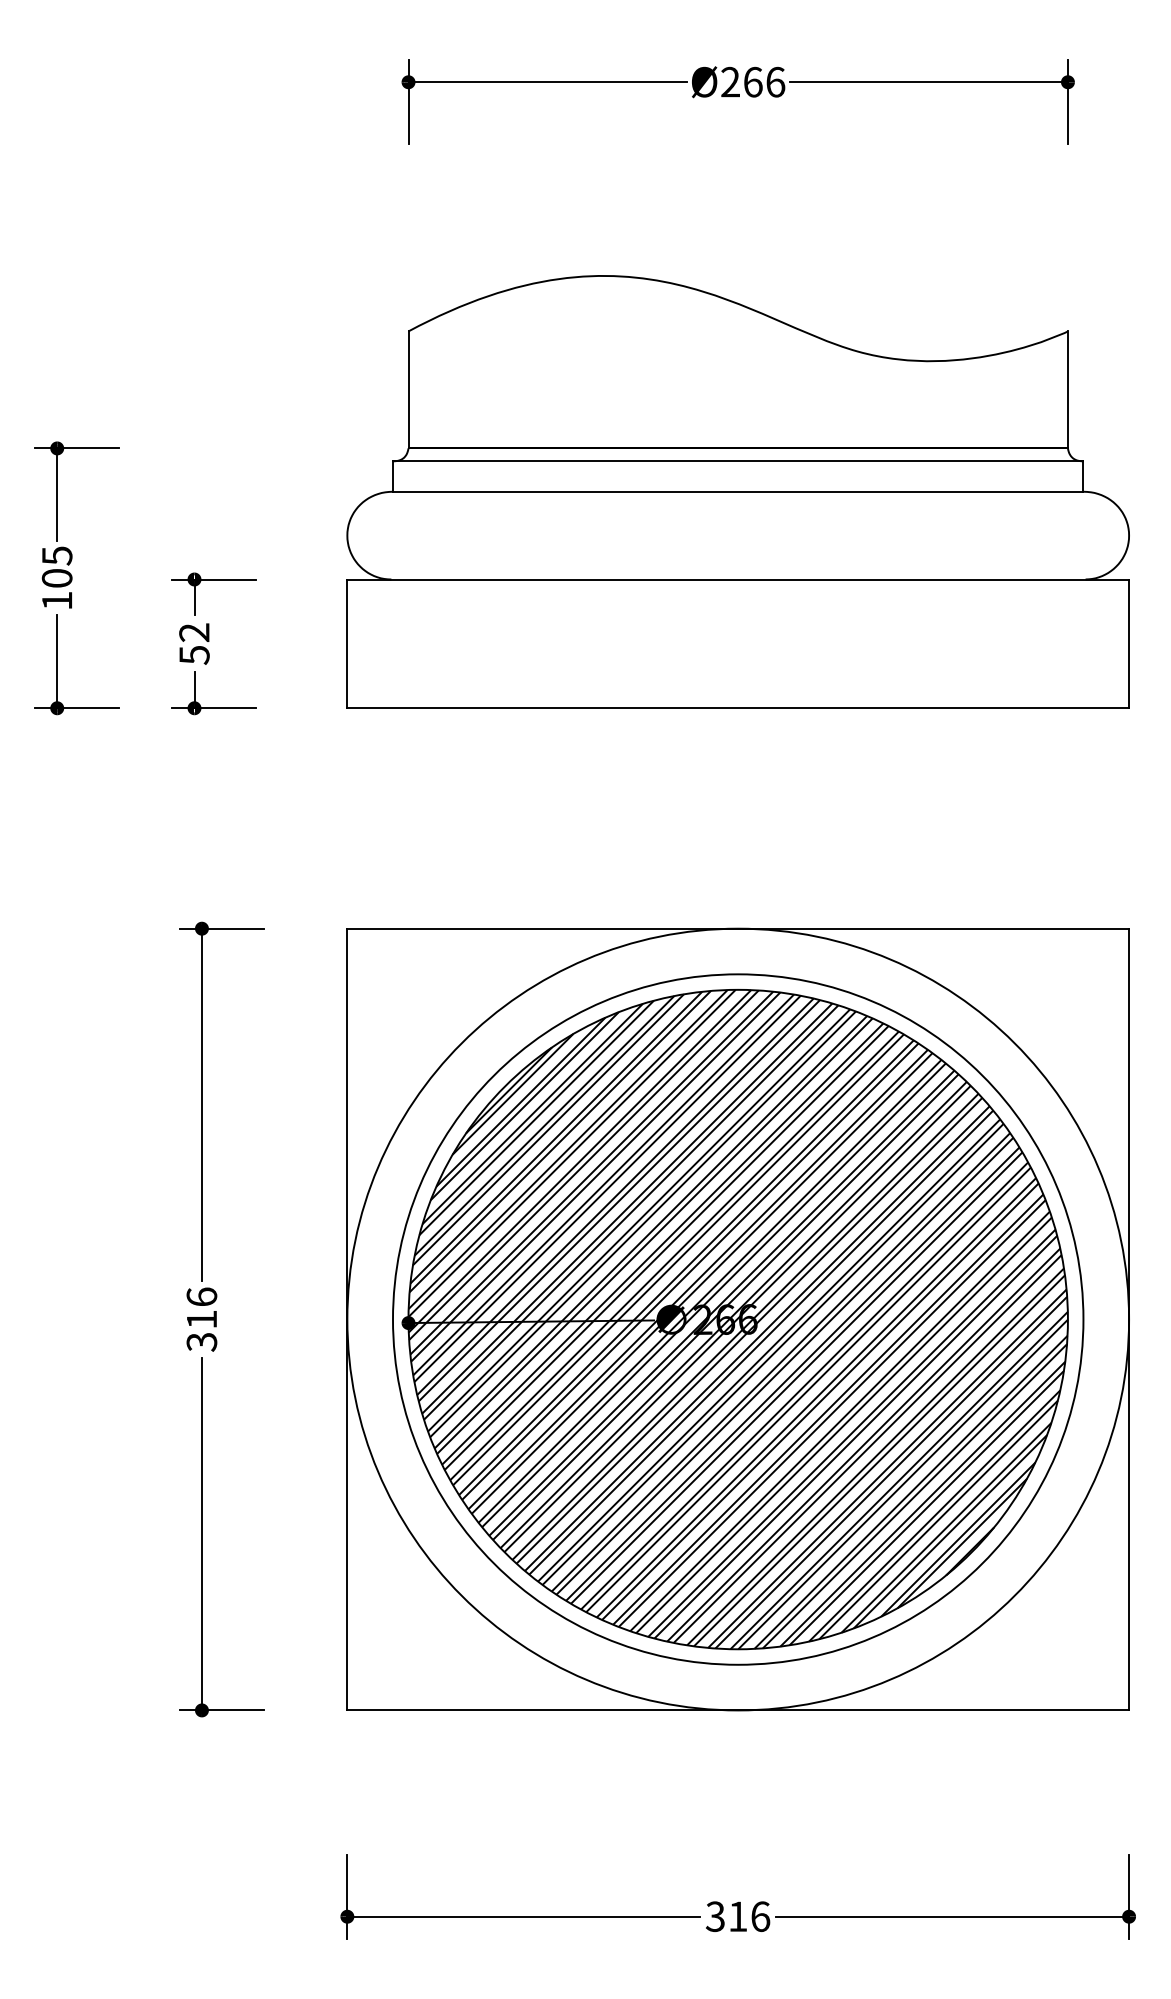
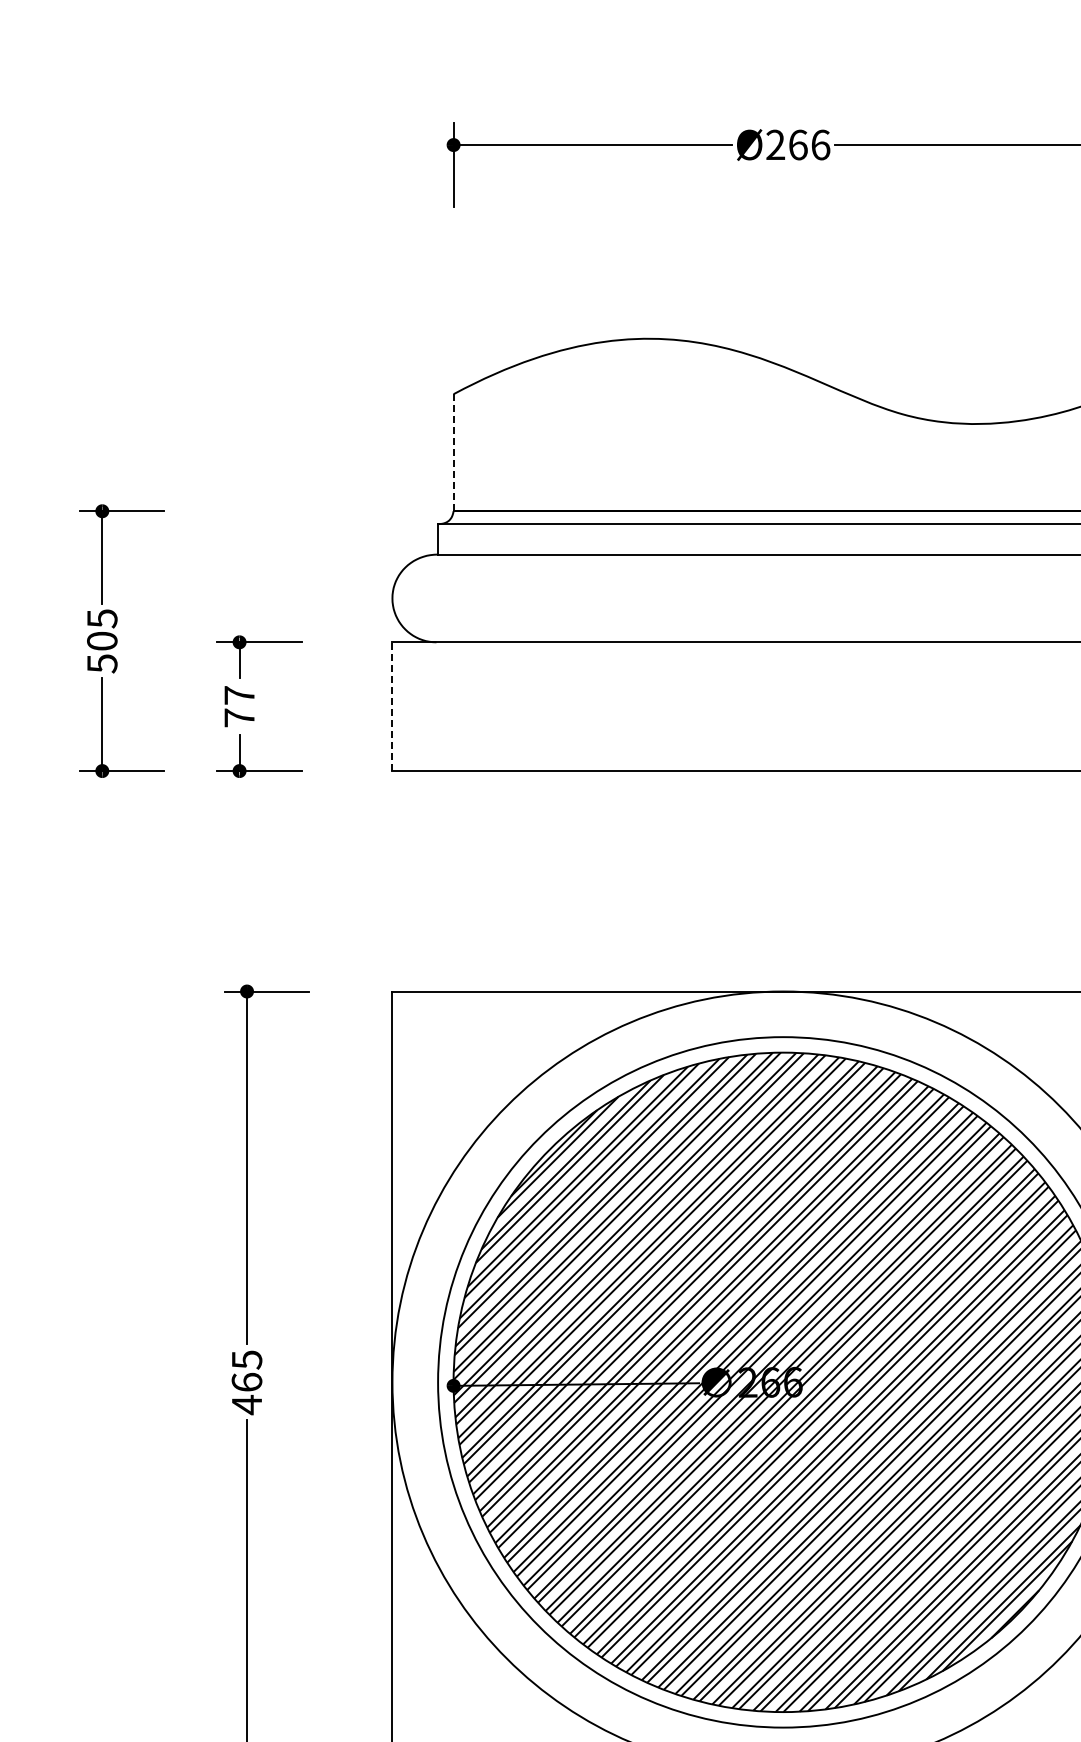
line: (408, 389) -> (453, 452), solid -> dashed
text: (57, 600) -> (102, 663), 105 -> 505
text: (194, 643) -> (239, 706), 52 -> 77
line: (347, 643) -> (392, 706), solid -> dashed
text: (201, 1319) -> (246, 1382), 316 -> 465

